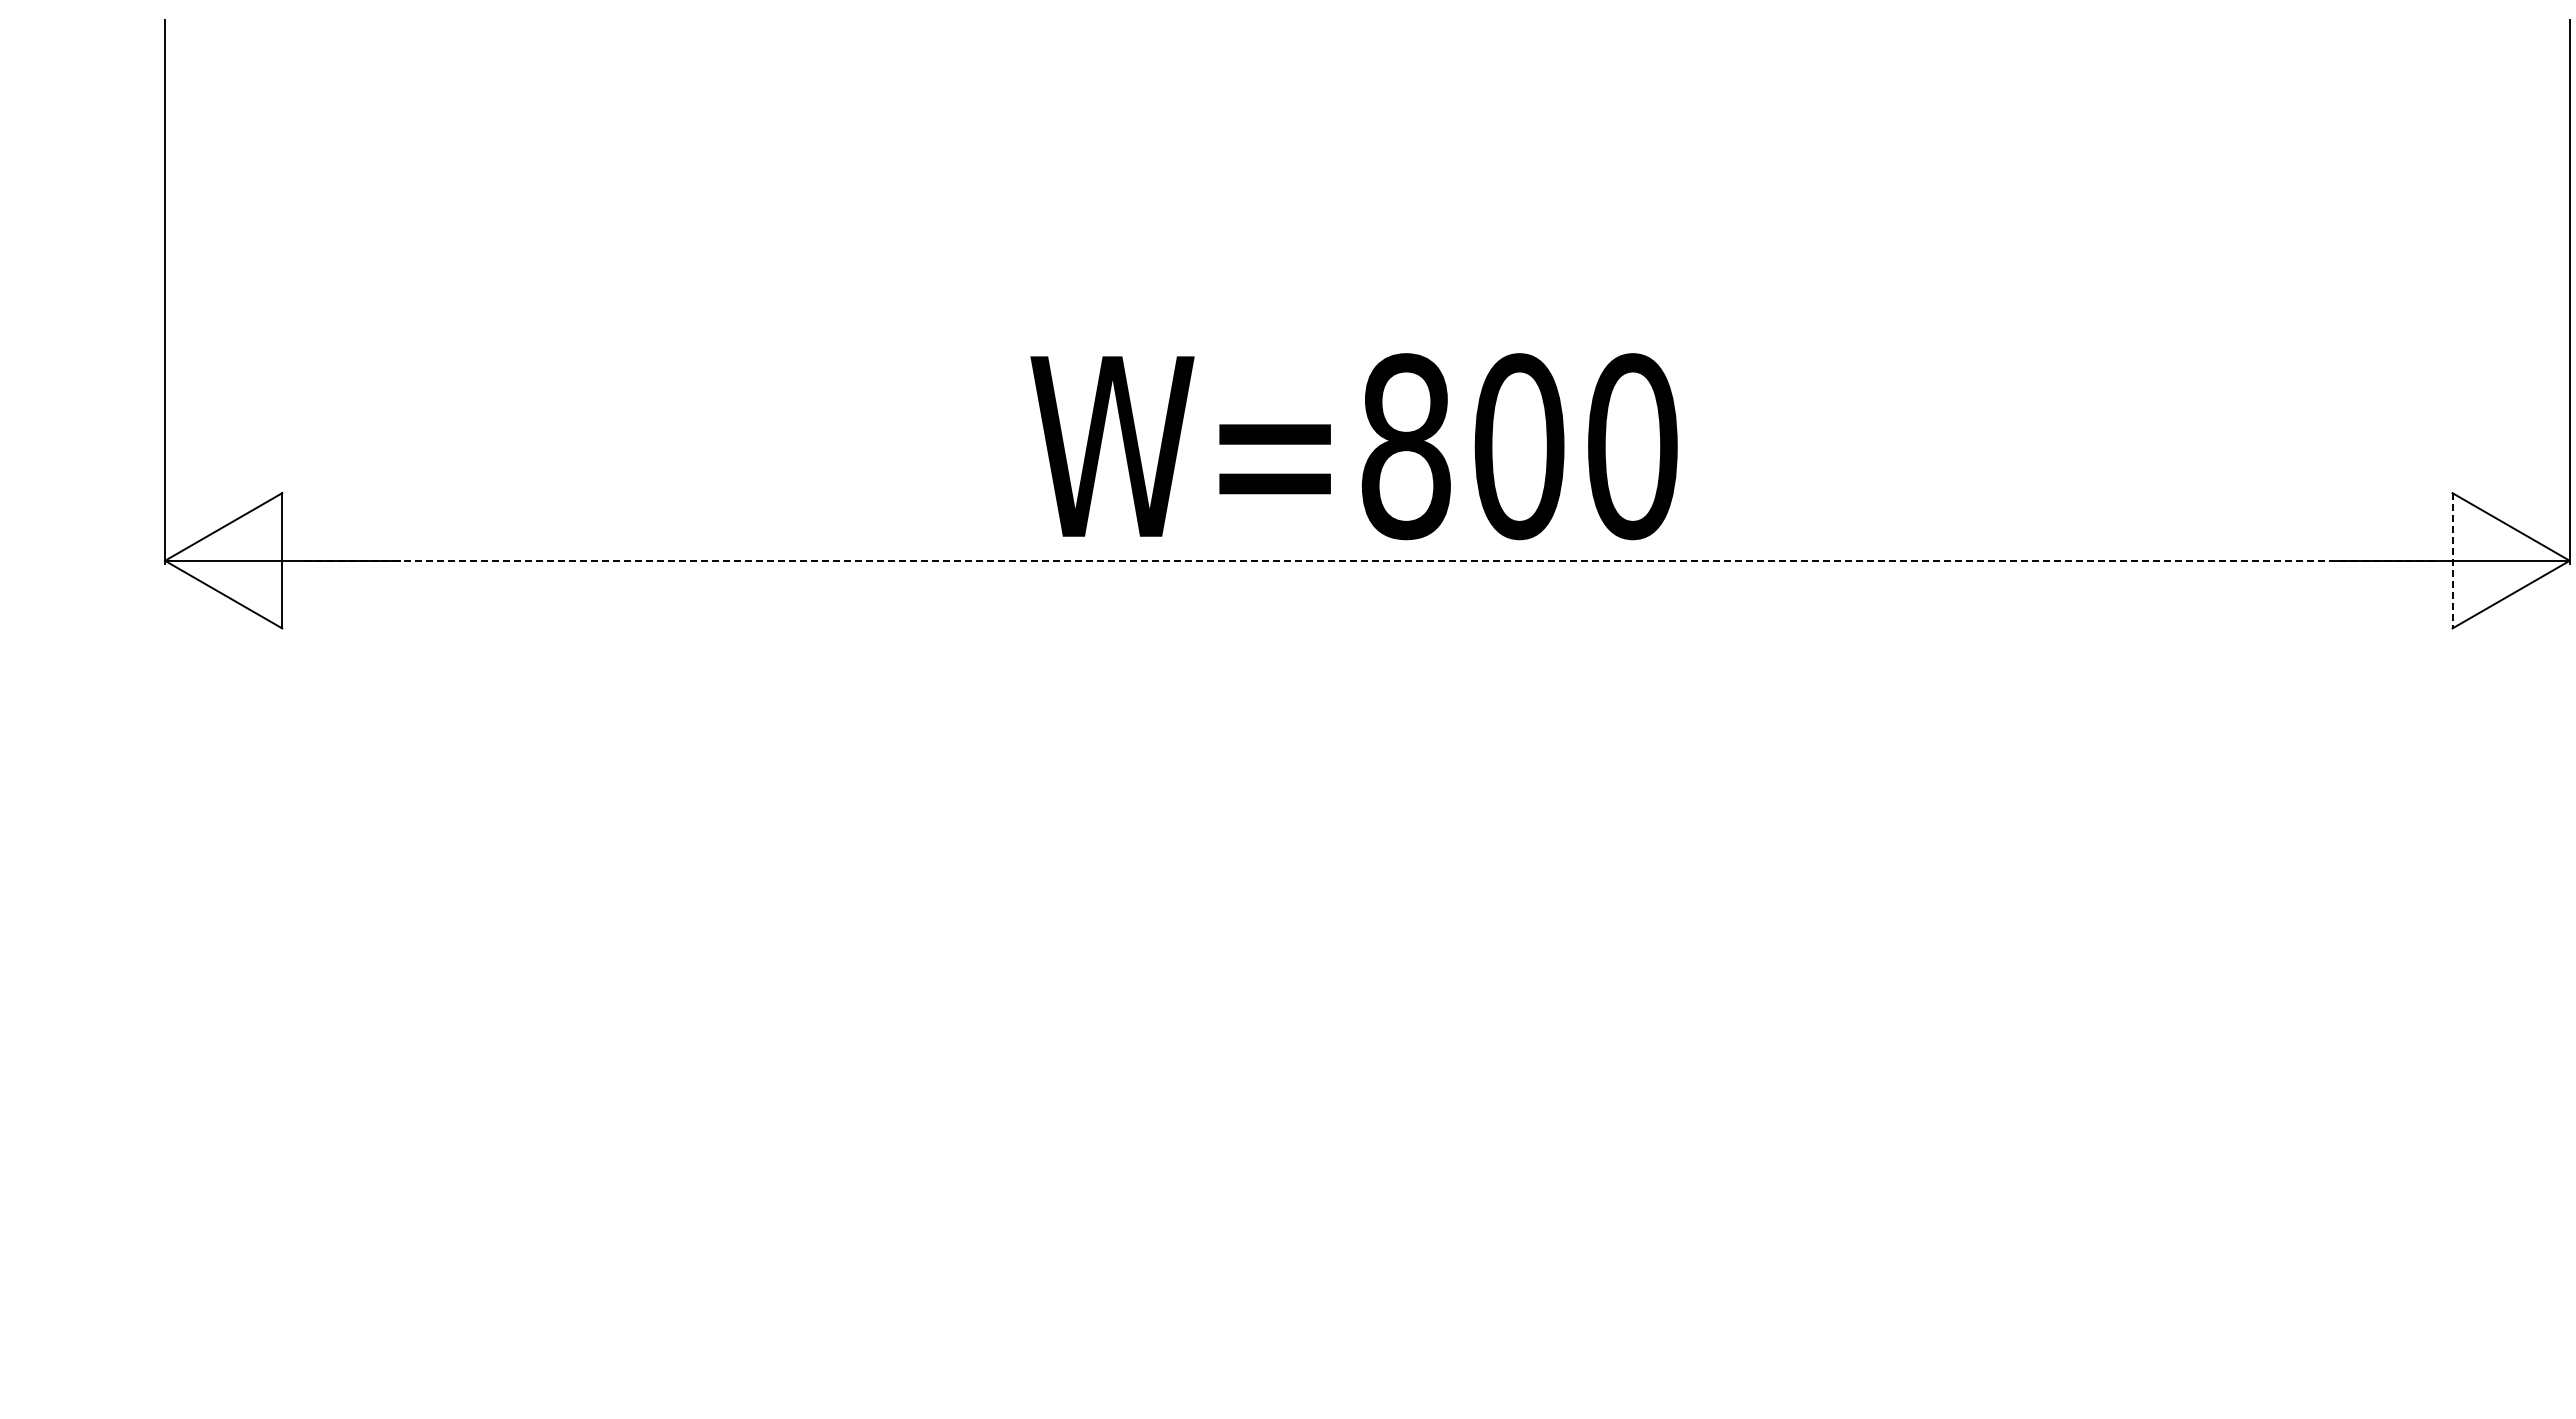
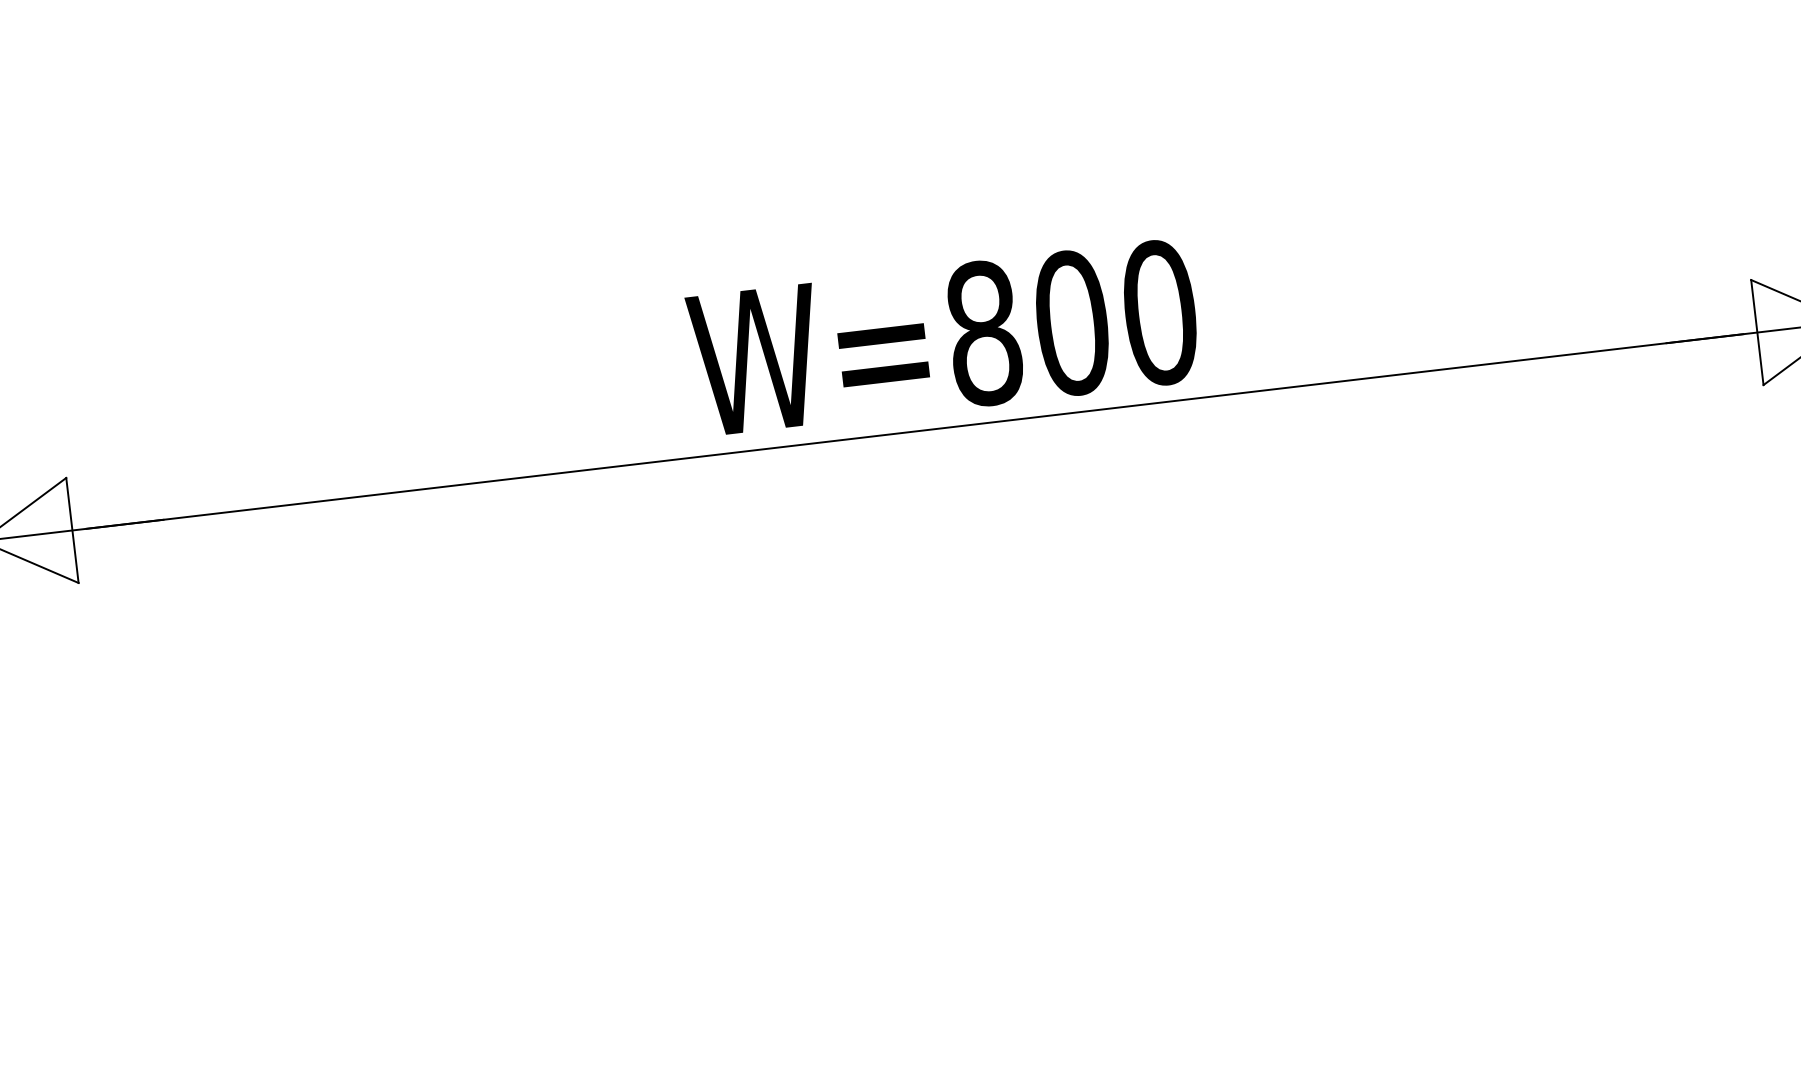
text: (1353, 446) -> (943, 338), moved
line: (1366, 560) -> (914, 431), dashed -> solid
line: (2452, 560) -> (1757, 332), dashed -> solid

